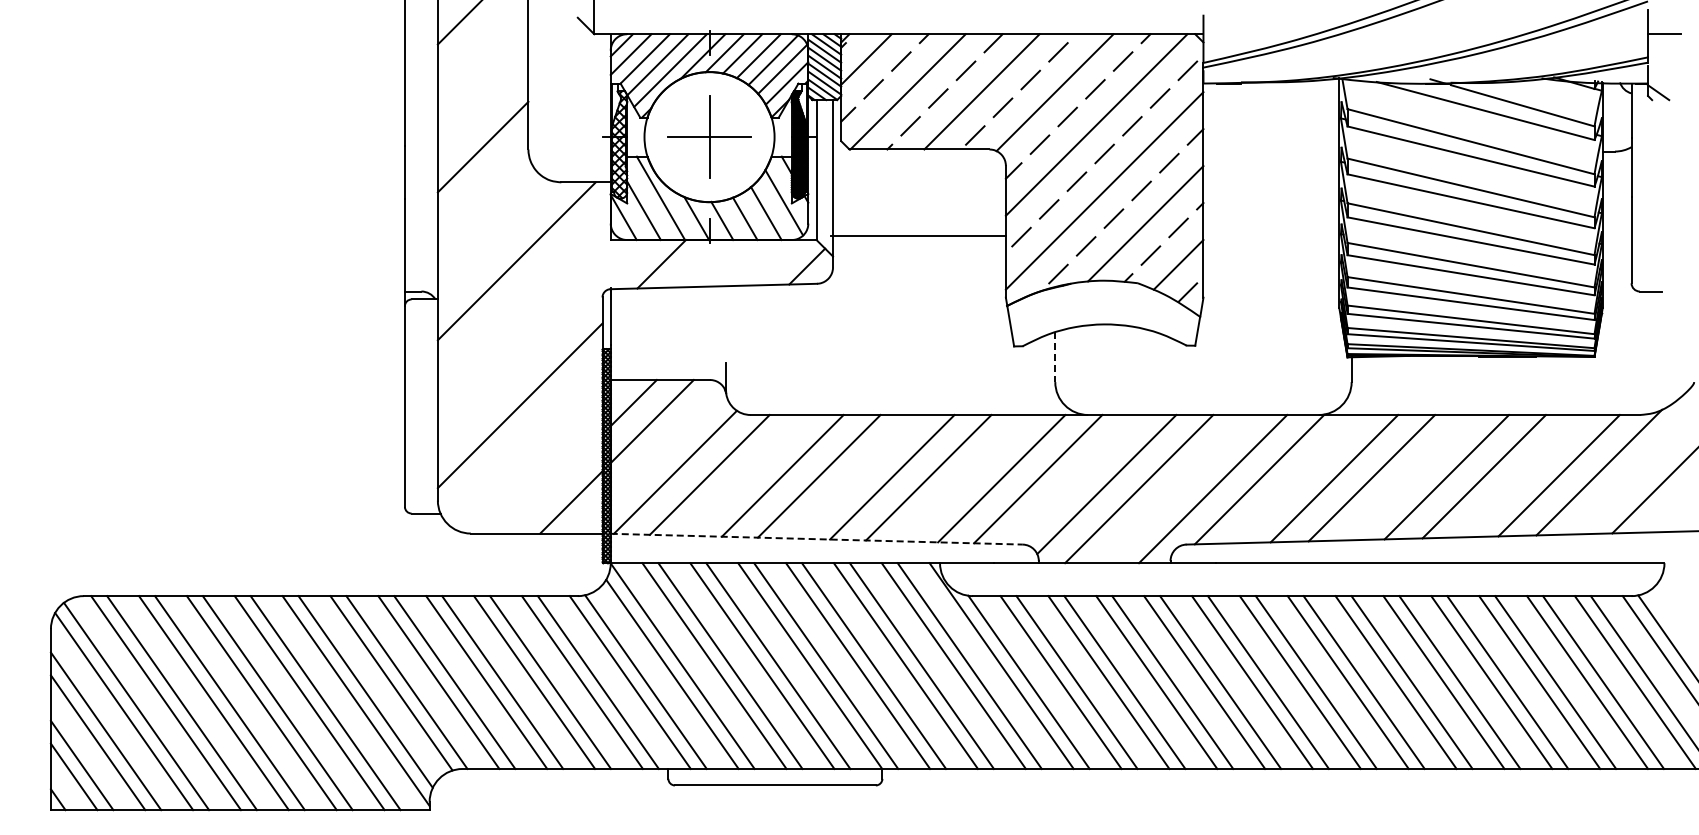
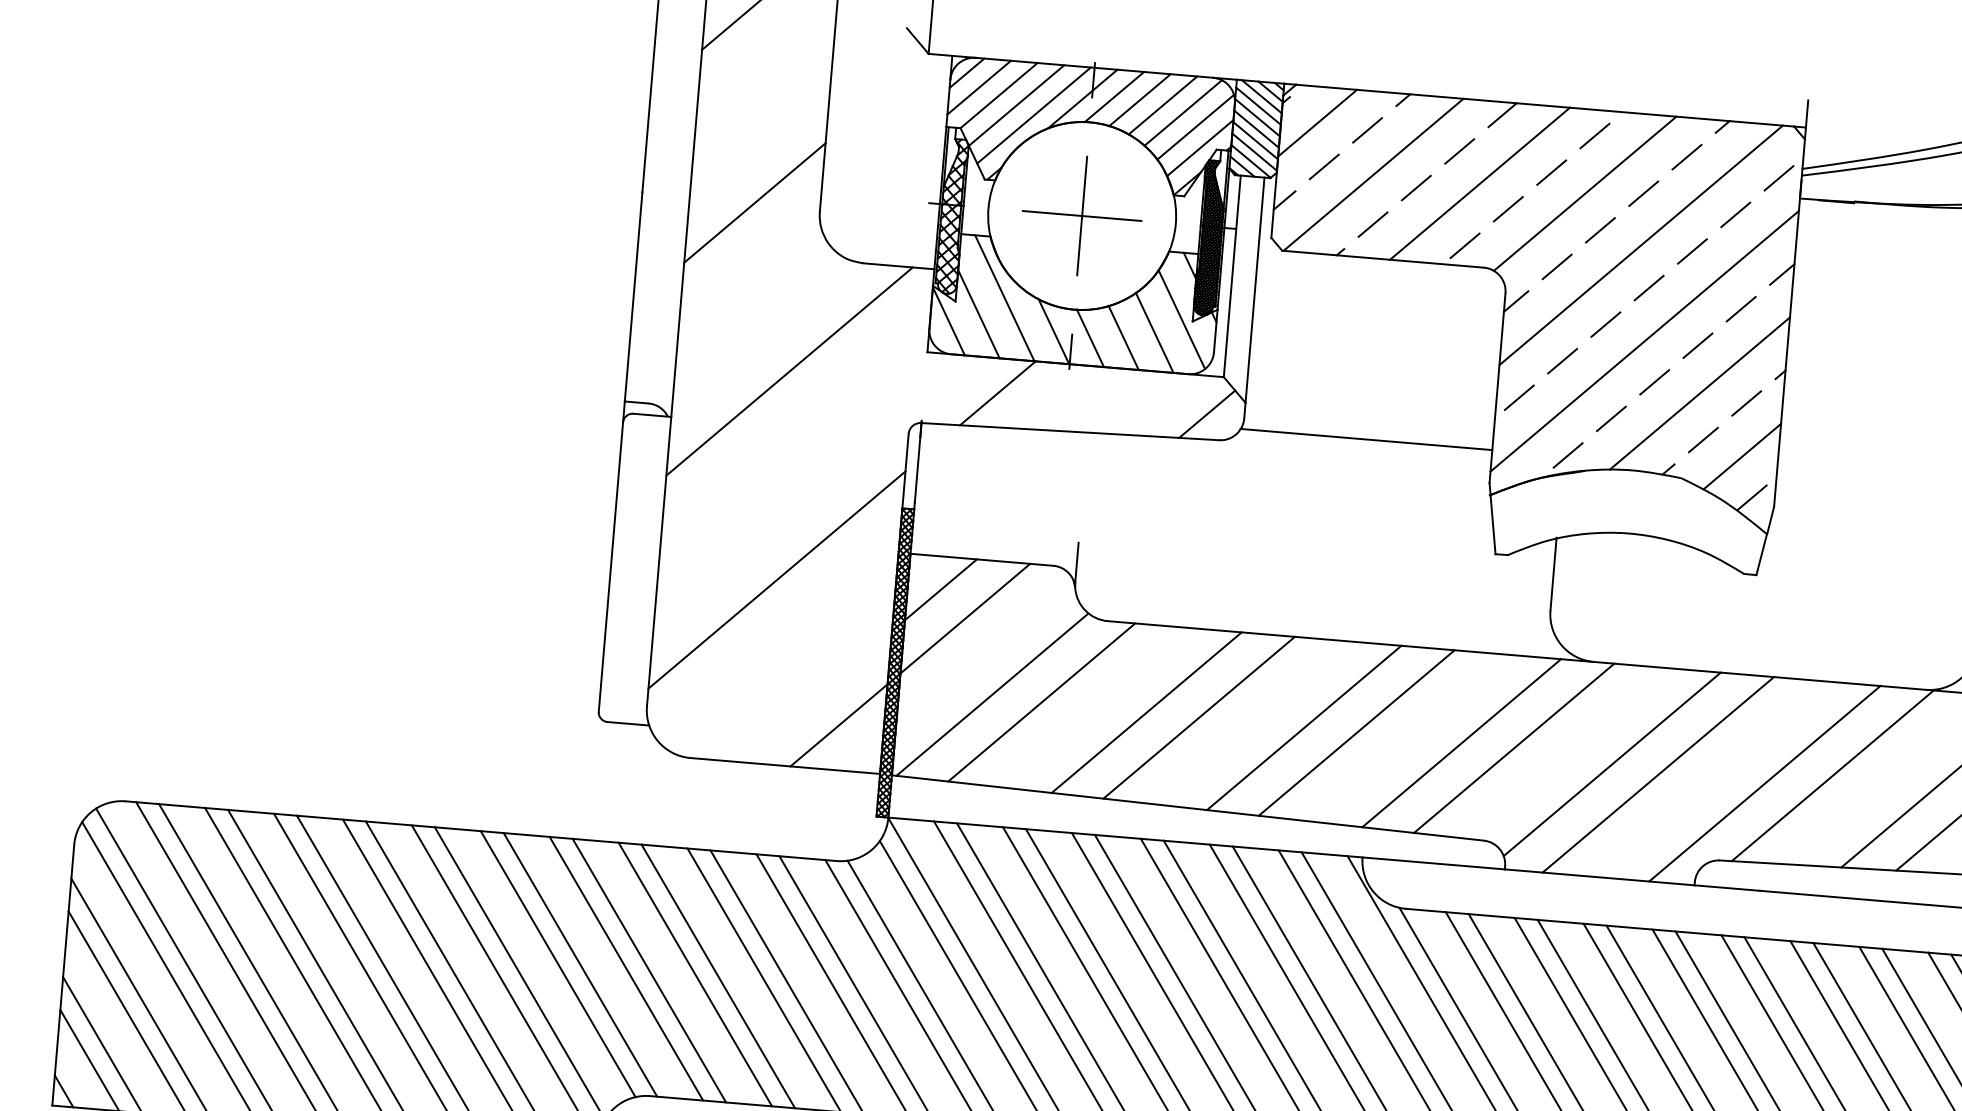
line: (918, 235) -> (1366, 439), moved
line: (1055, 357) -> (1553, 575), dashed -> solid
line: (817, 539) -> (1188, 808), dashed -> solid

